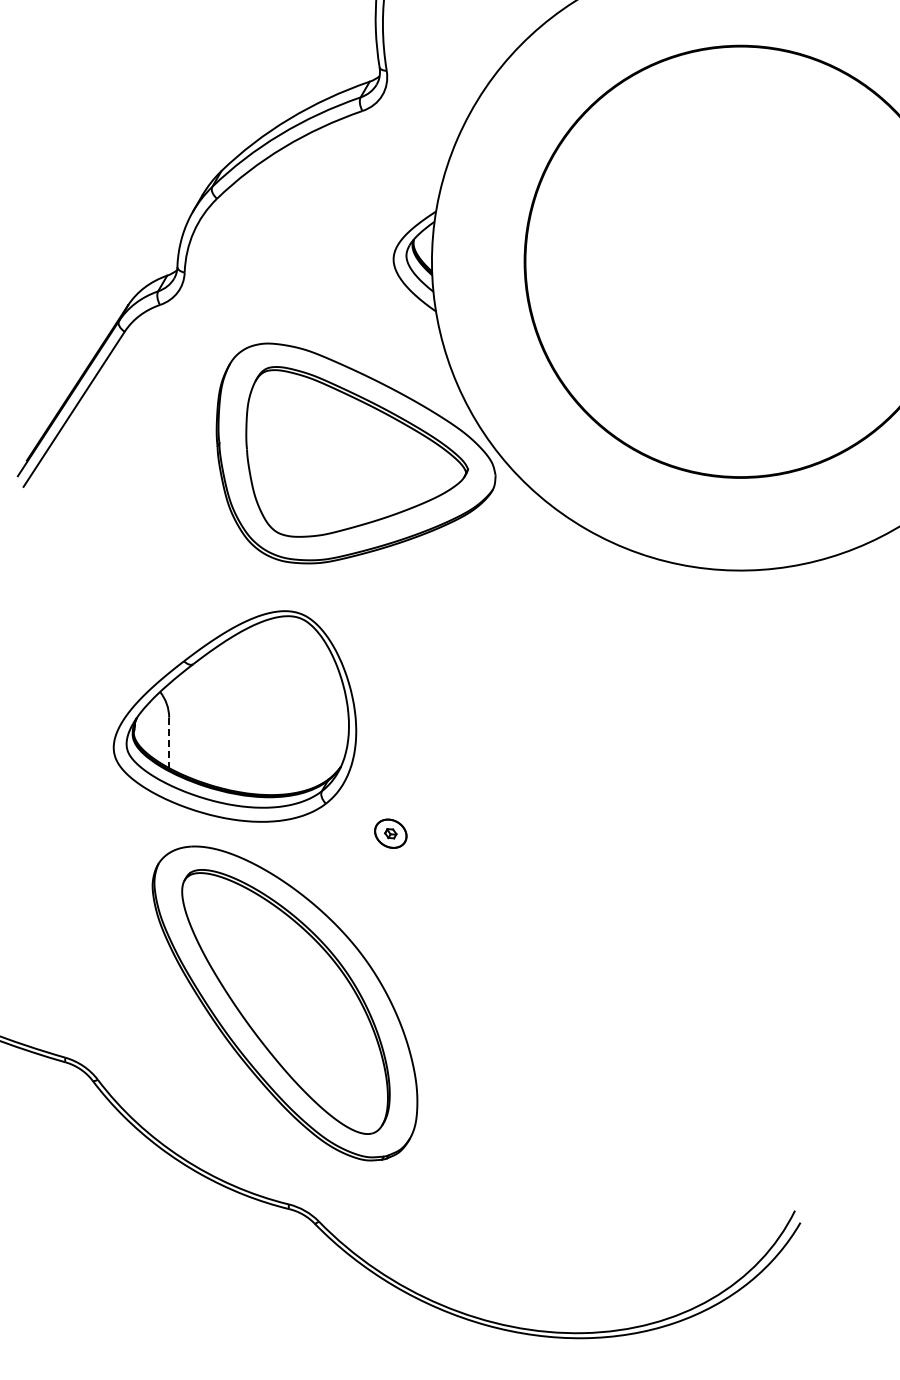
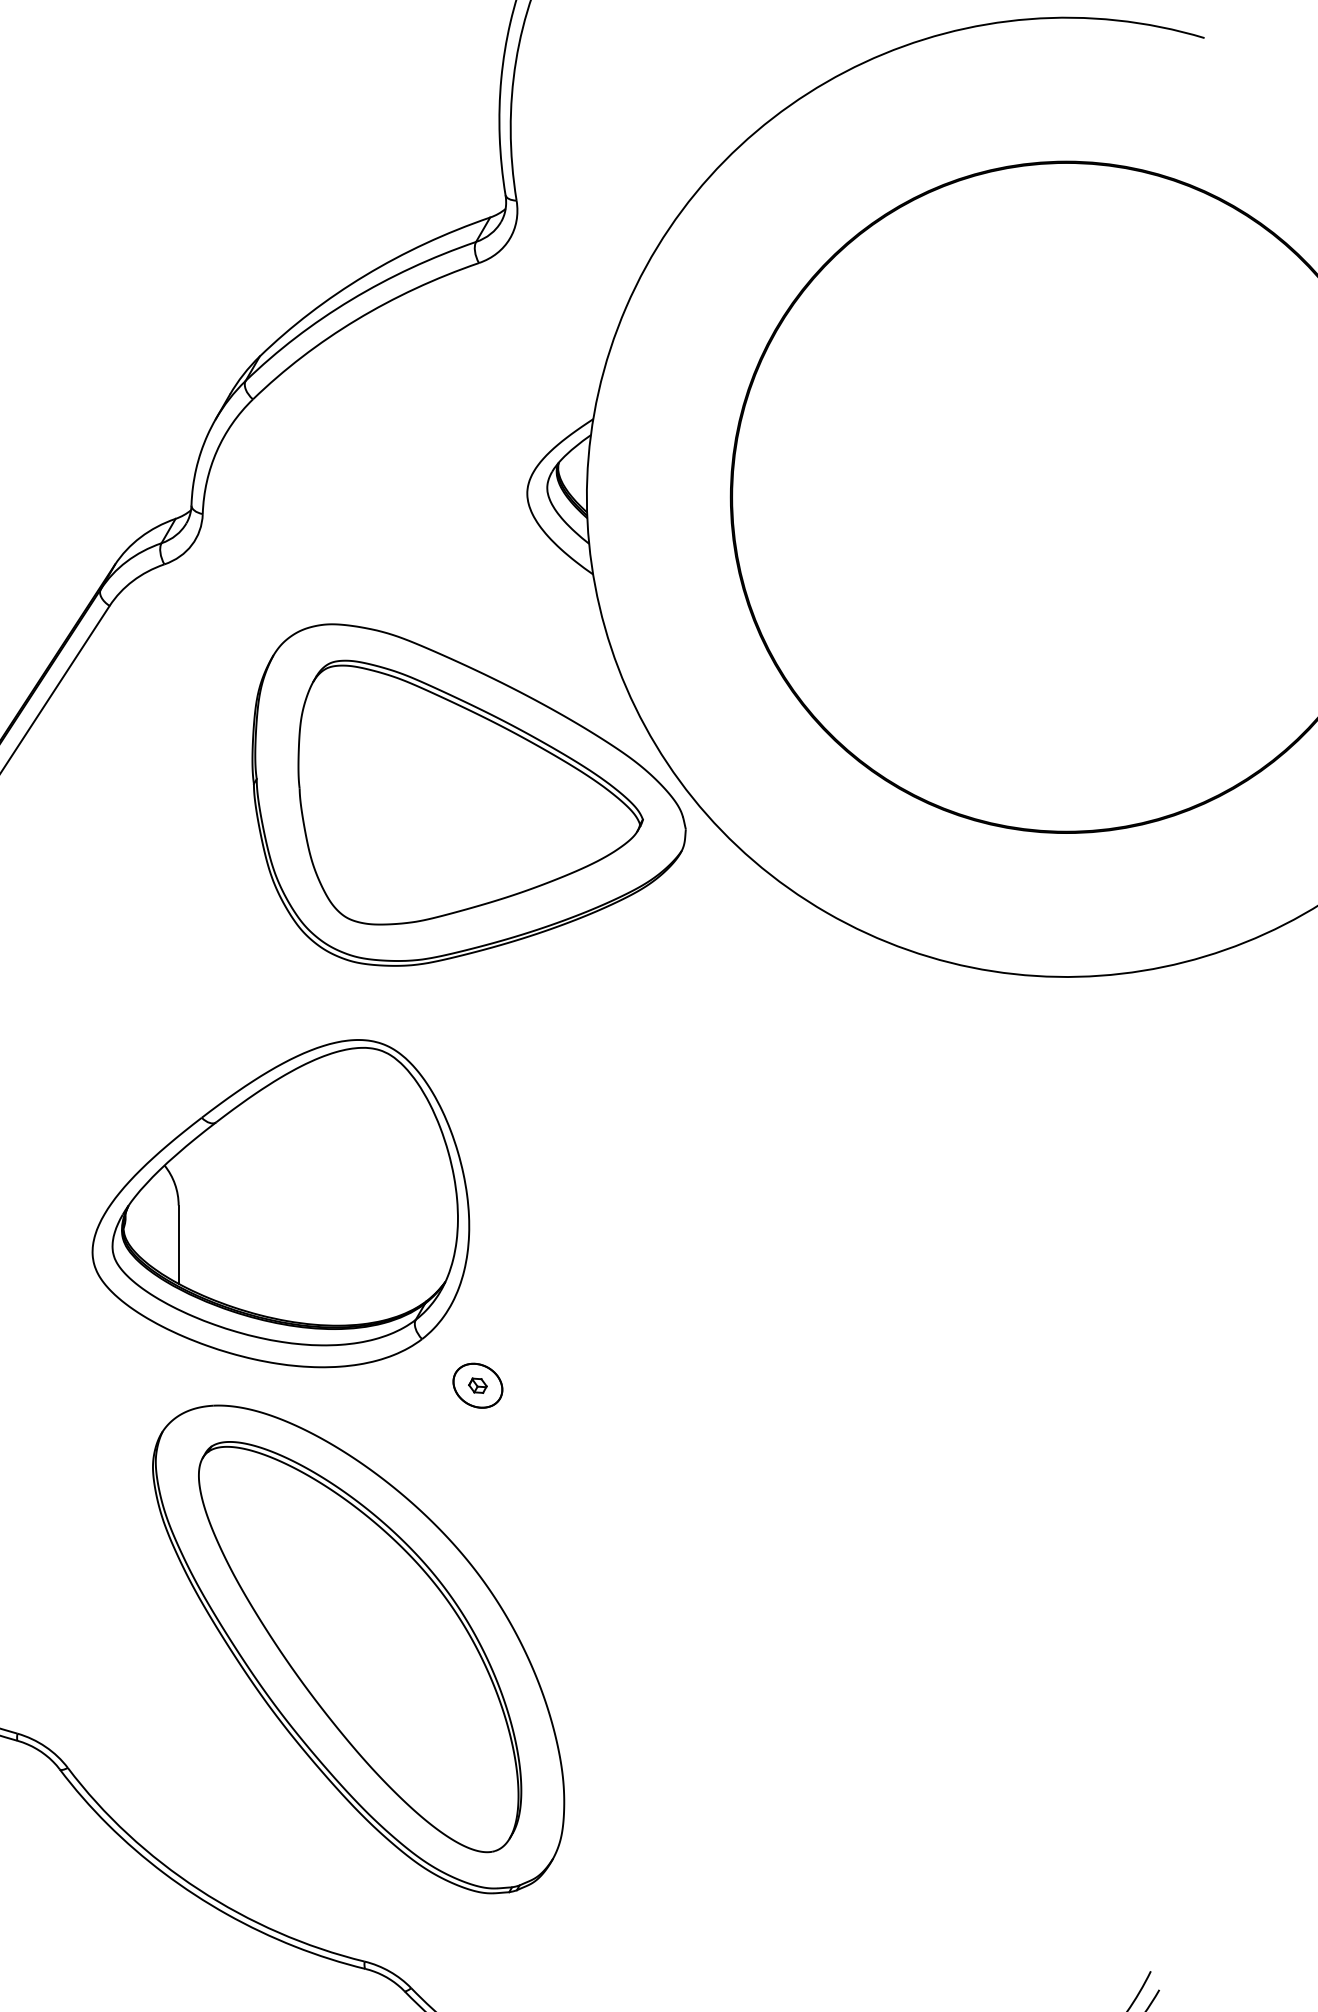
line: (169, 743) -> (179, 1245), dashed -> solid
part: (390, 833) -> (477, 1385), moved

